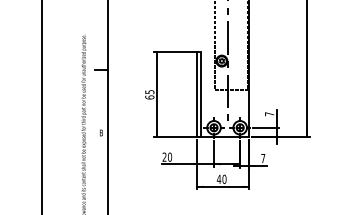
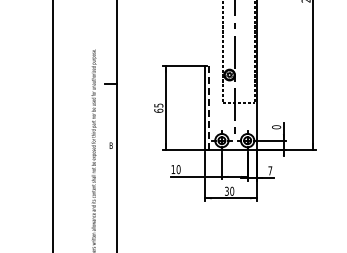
line: (201, 94) -> (209, 107), solid -> dashed
text: (269, 114) -> (276, 127), 7 -> 0
text: (164, 157) -> (173, 169), 20 -> 10
text: (218, 178) -> (226, 190), 40 -> 30

